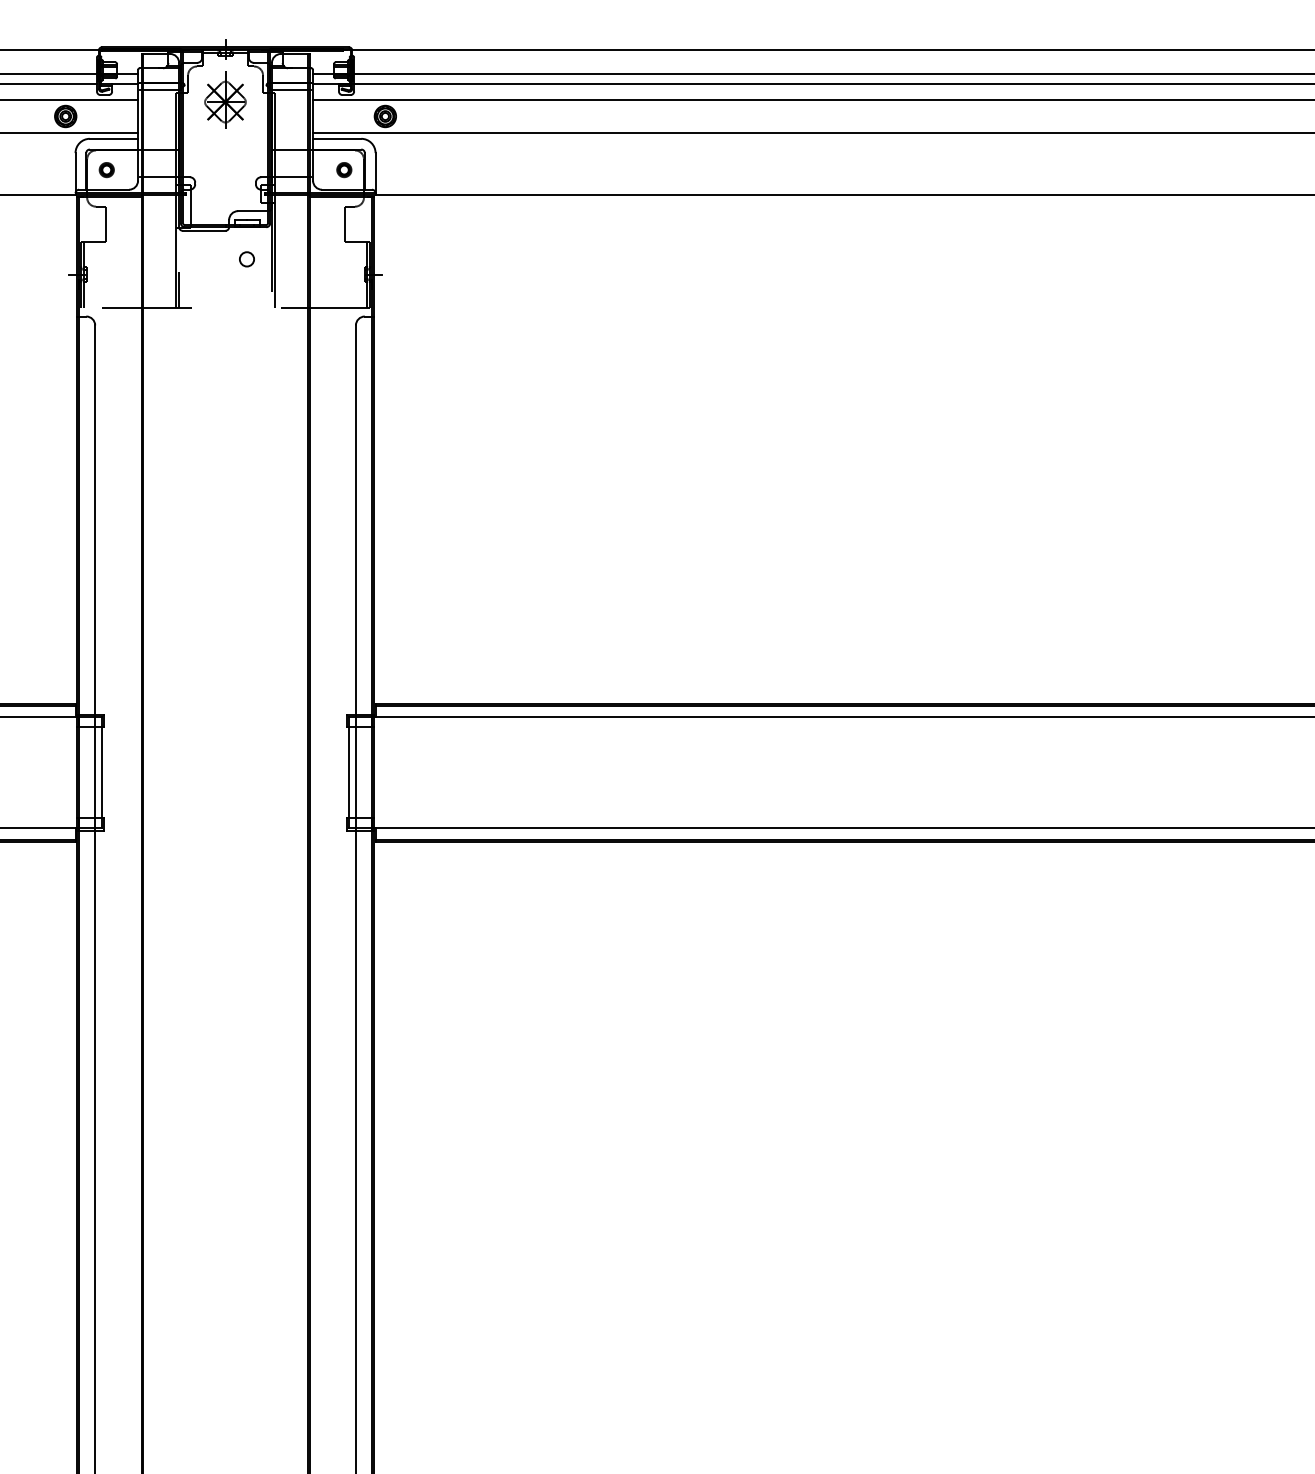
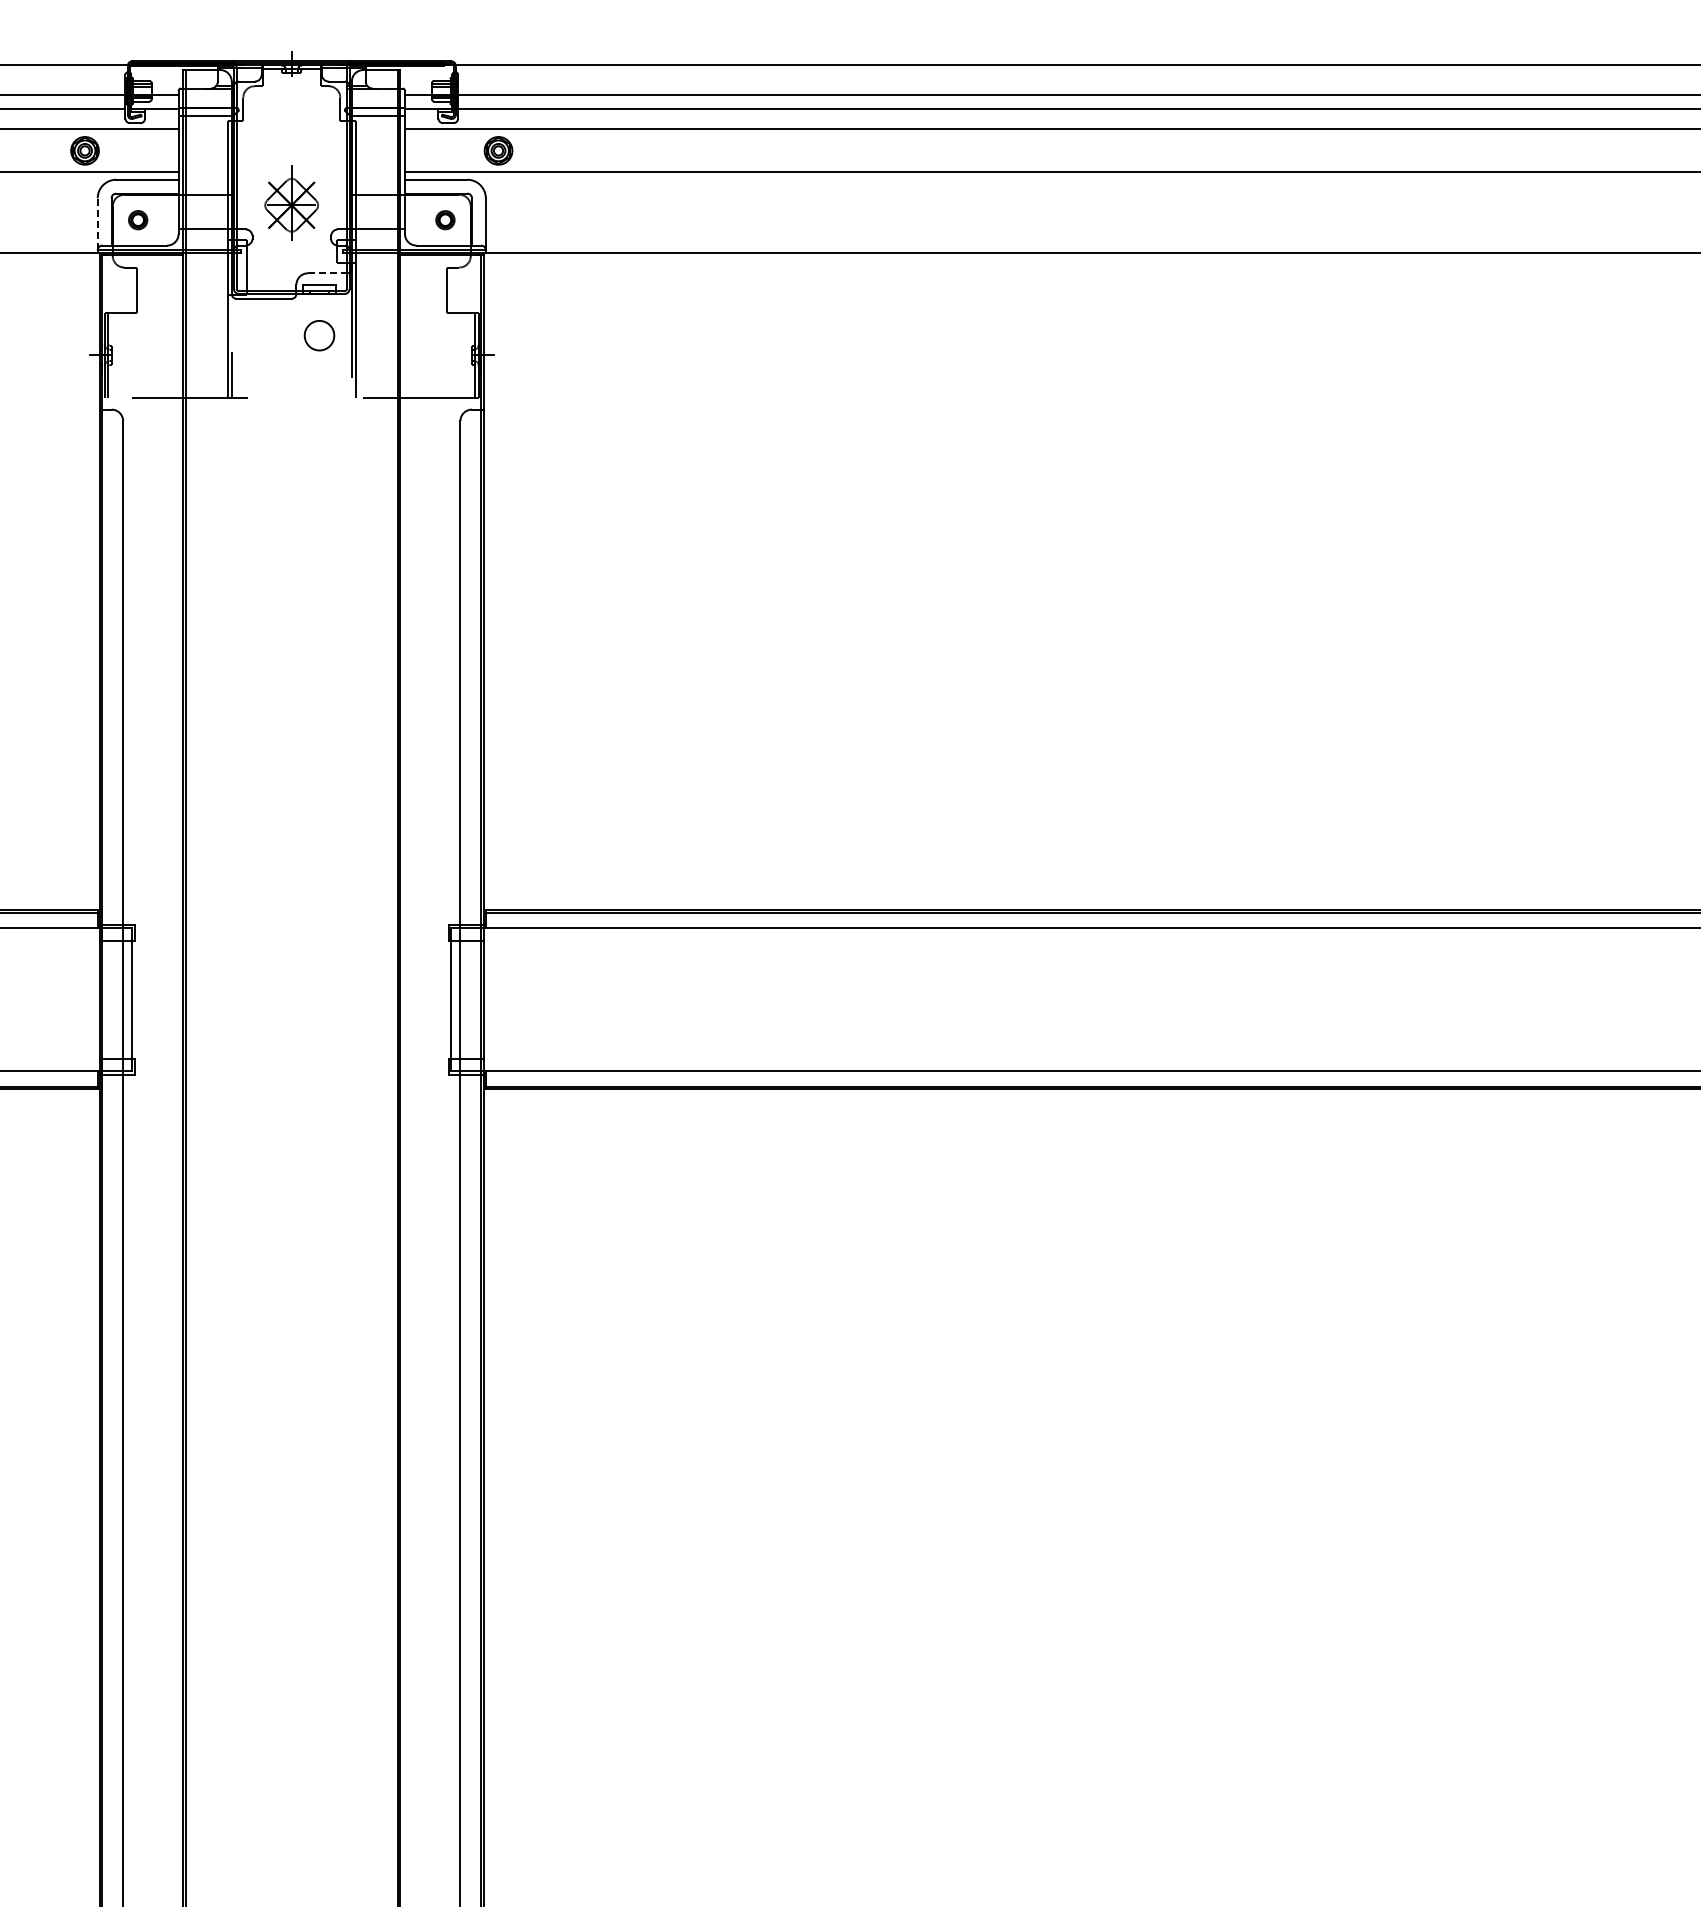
part: (225, 99) -> (291, 202), moved
line: (75, 173) -> (97, 224), solid -> dashed
line: (253, 211) -> (327, 273), solid -> dashed
circle: (246, 259) -> (319, 335), size x1.6

